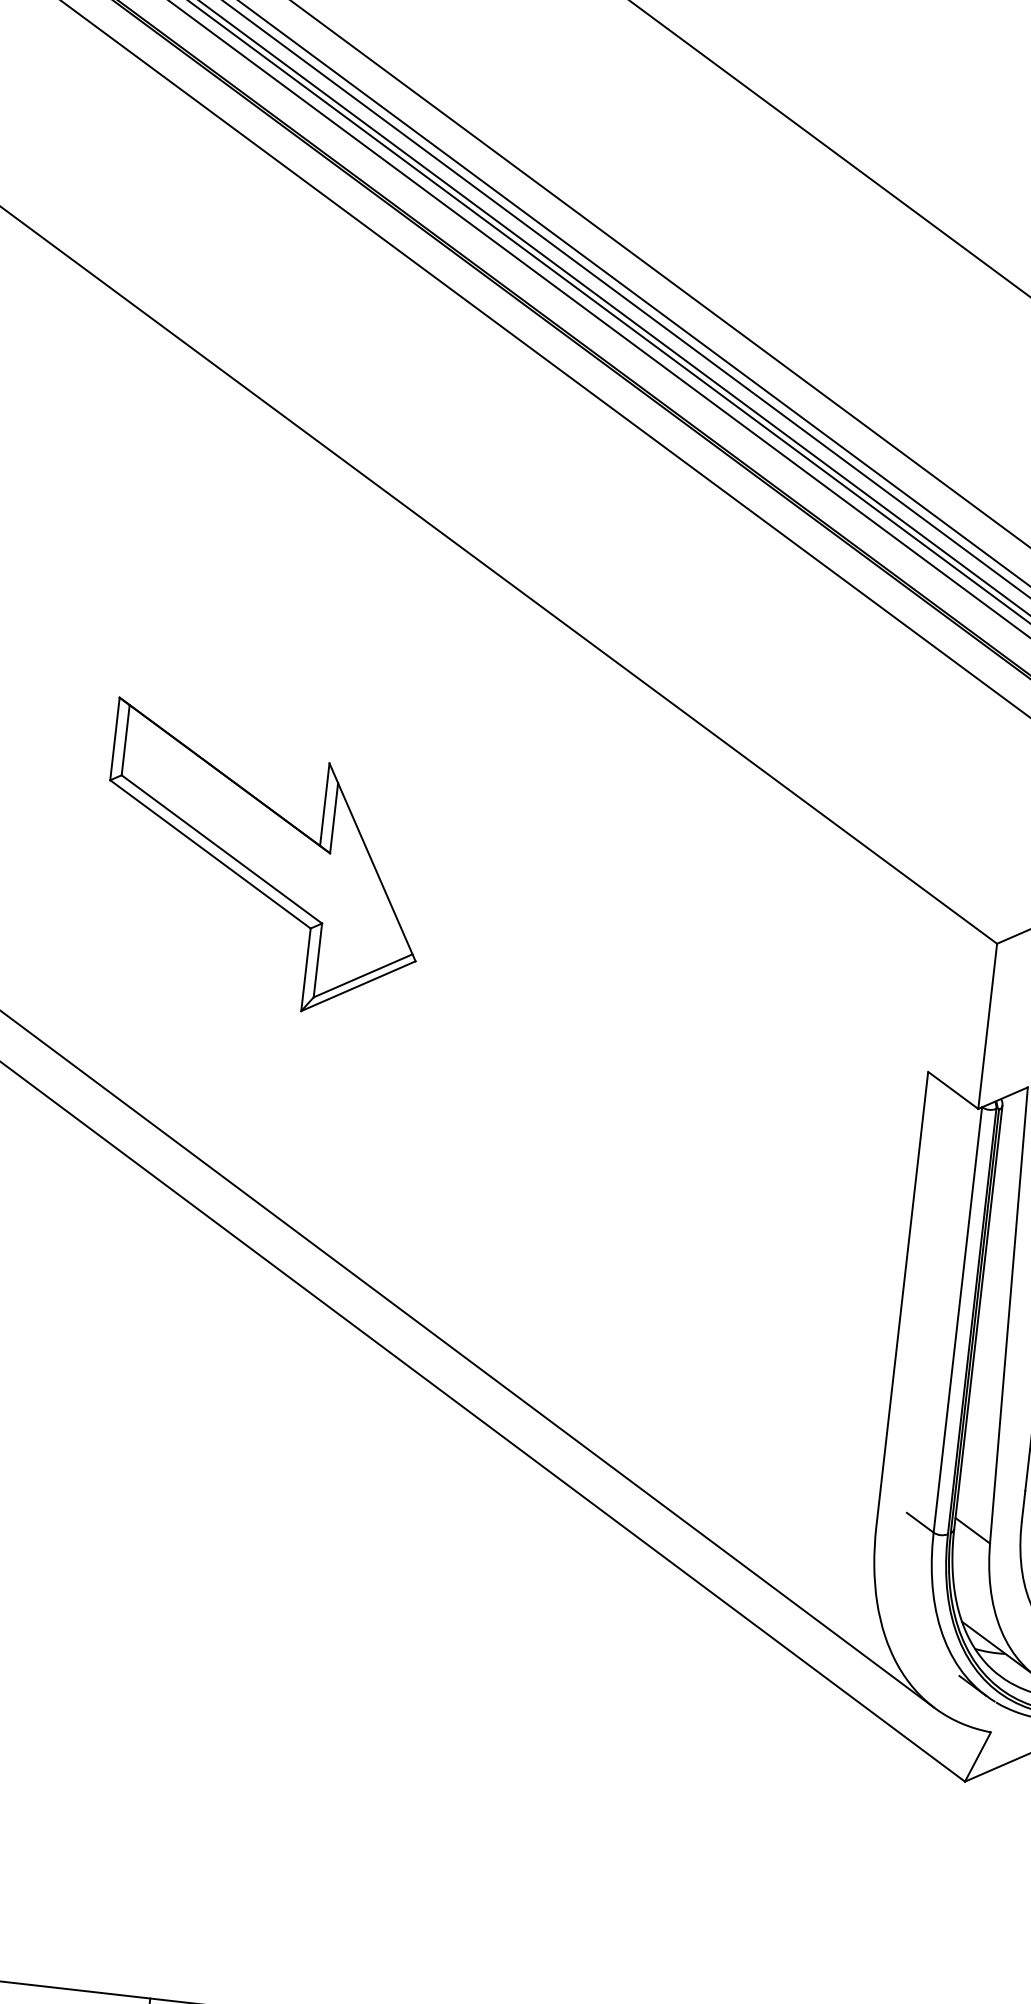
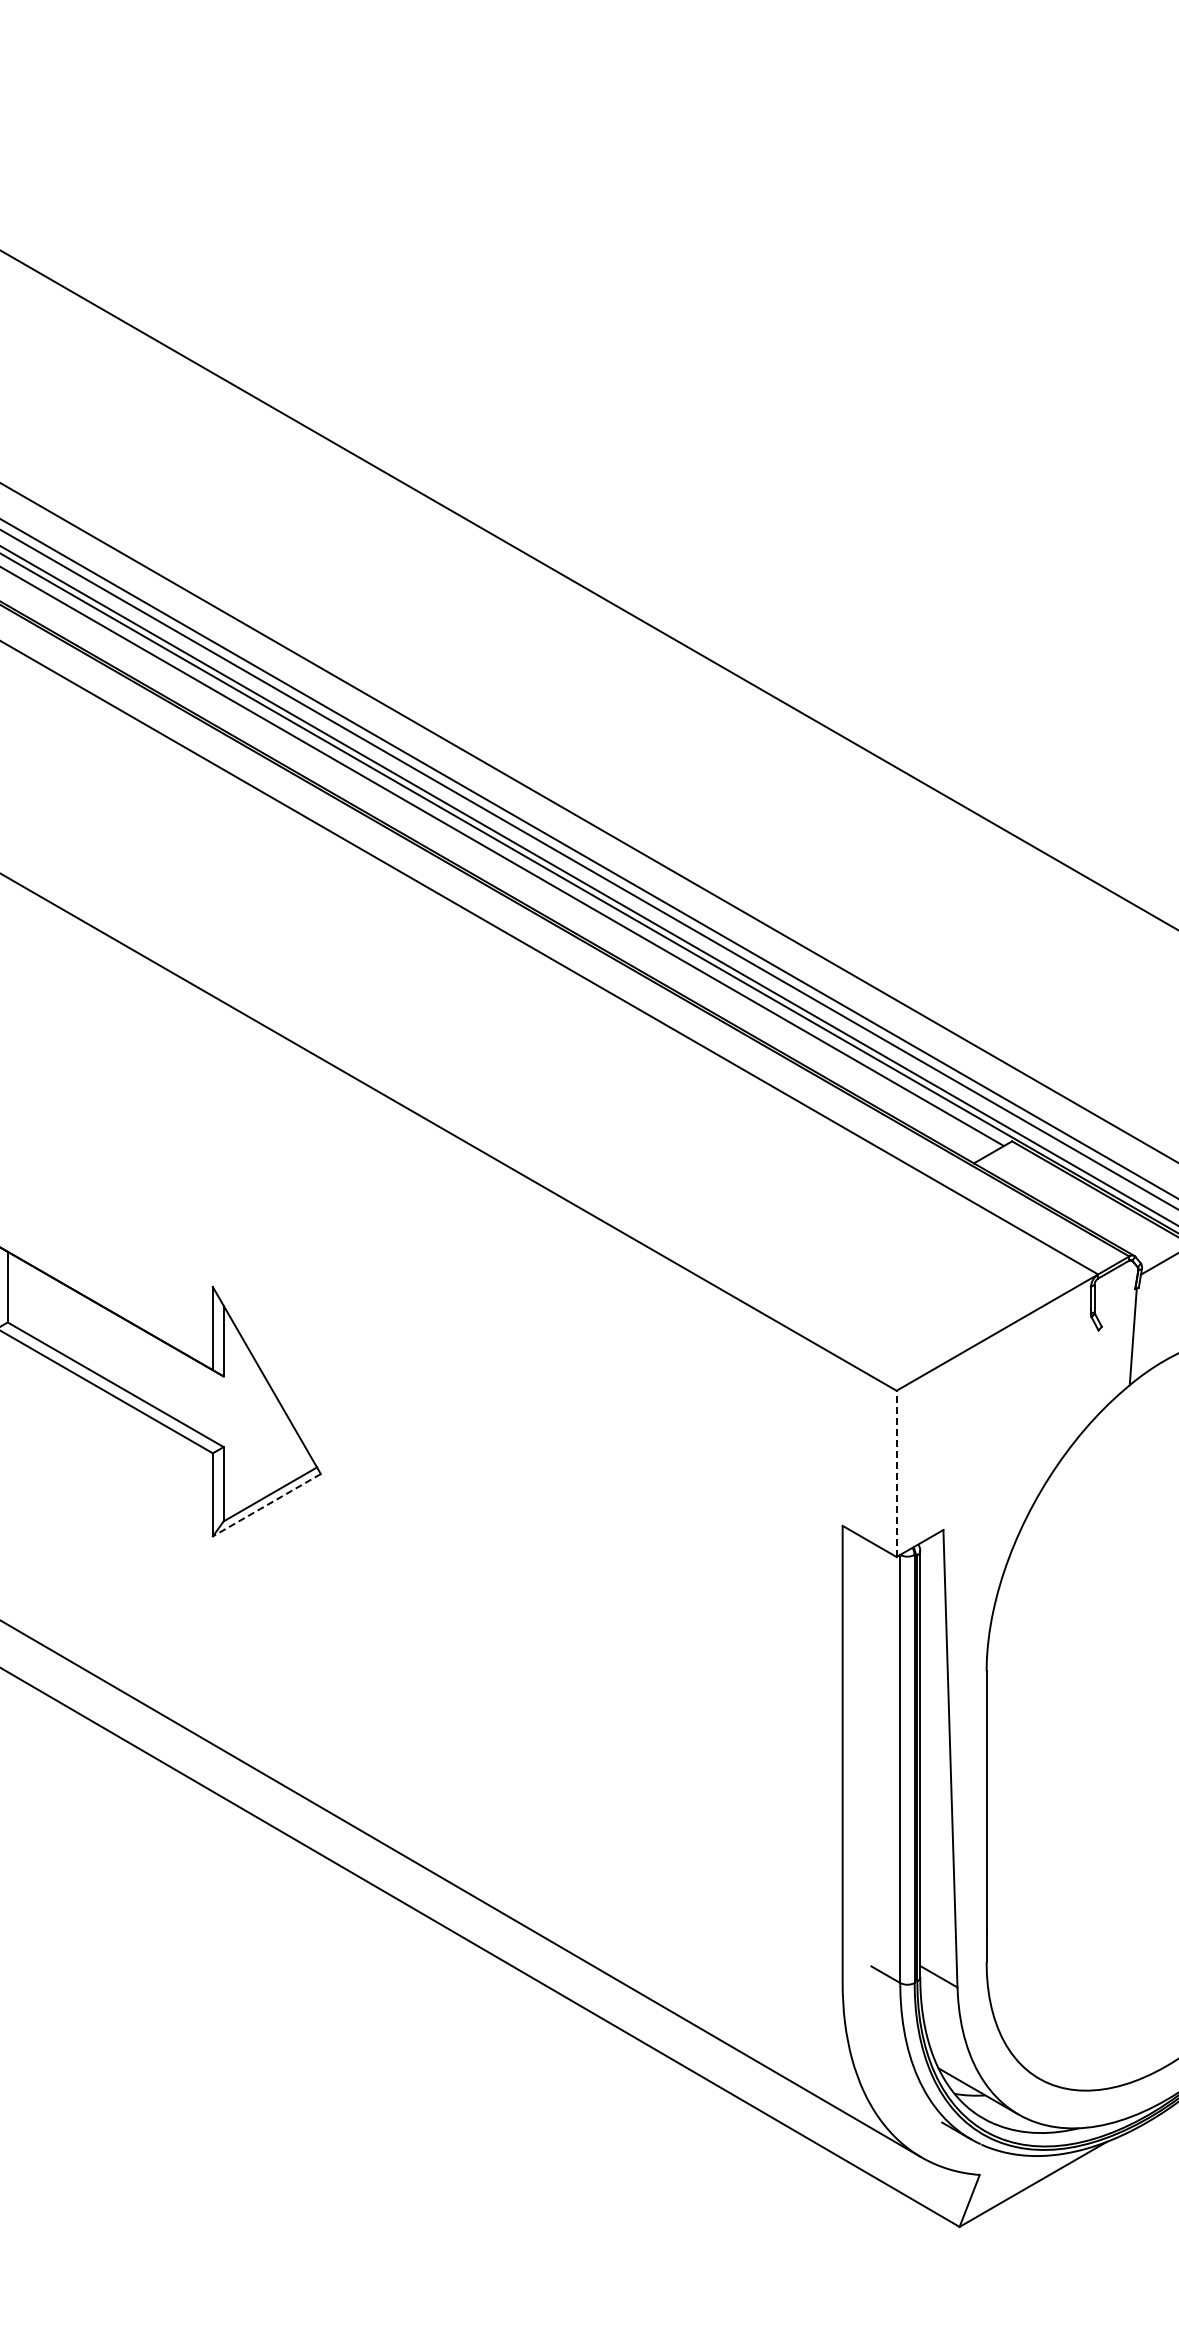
line: (358, 986) -> (266, 1505), solid -> dashed
line: (987, 1025) -> (896, 1473), solid -> dashed

